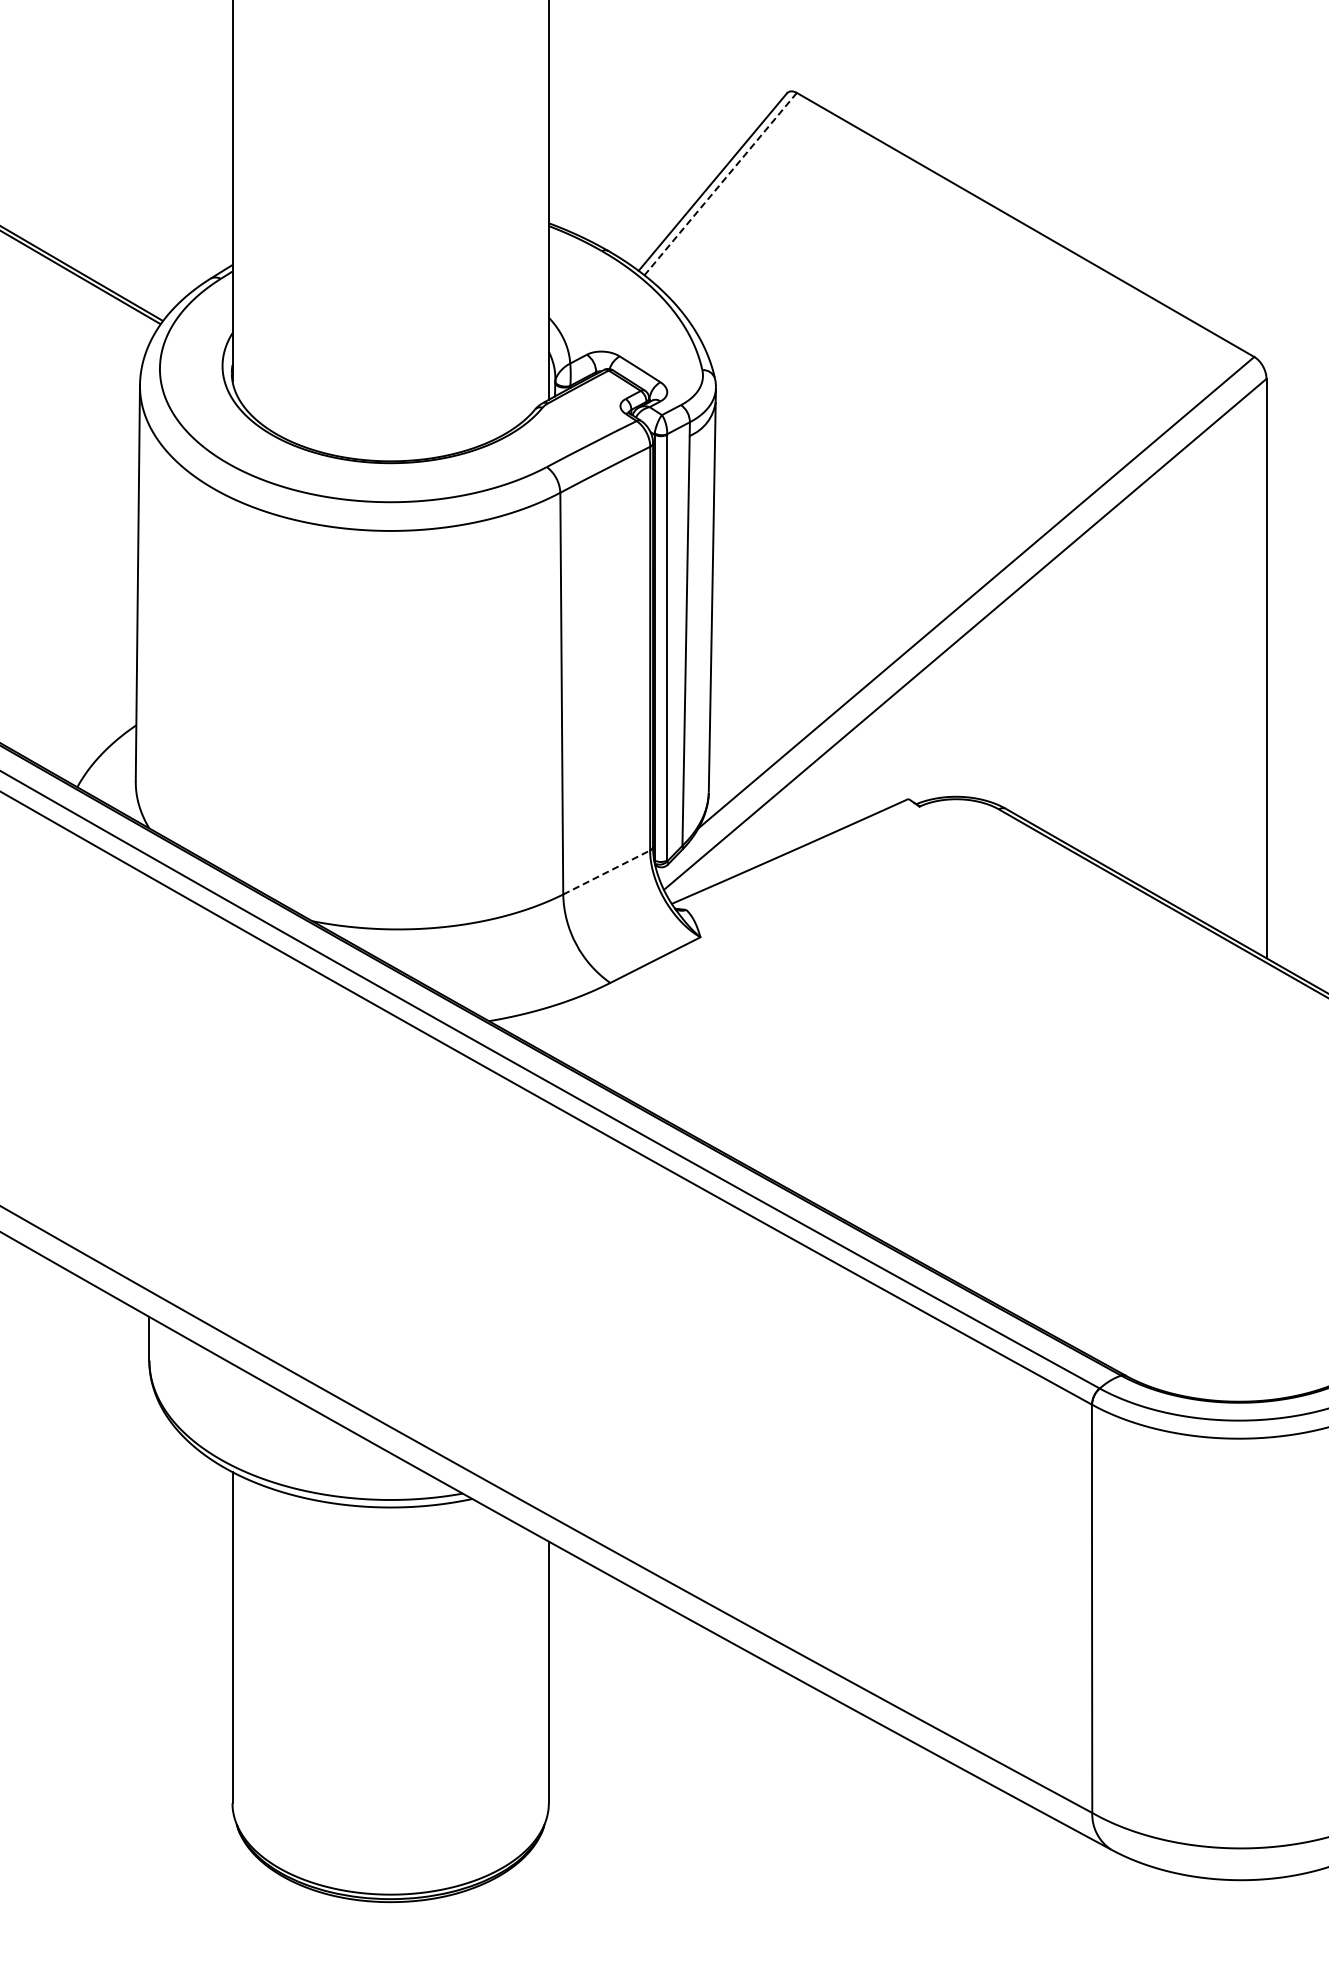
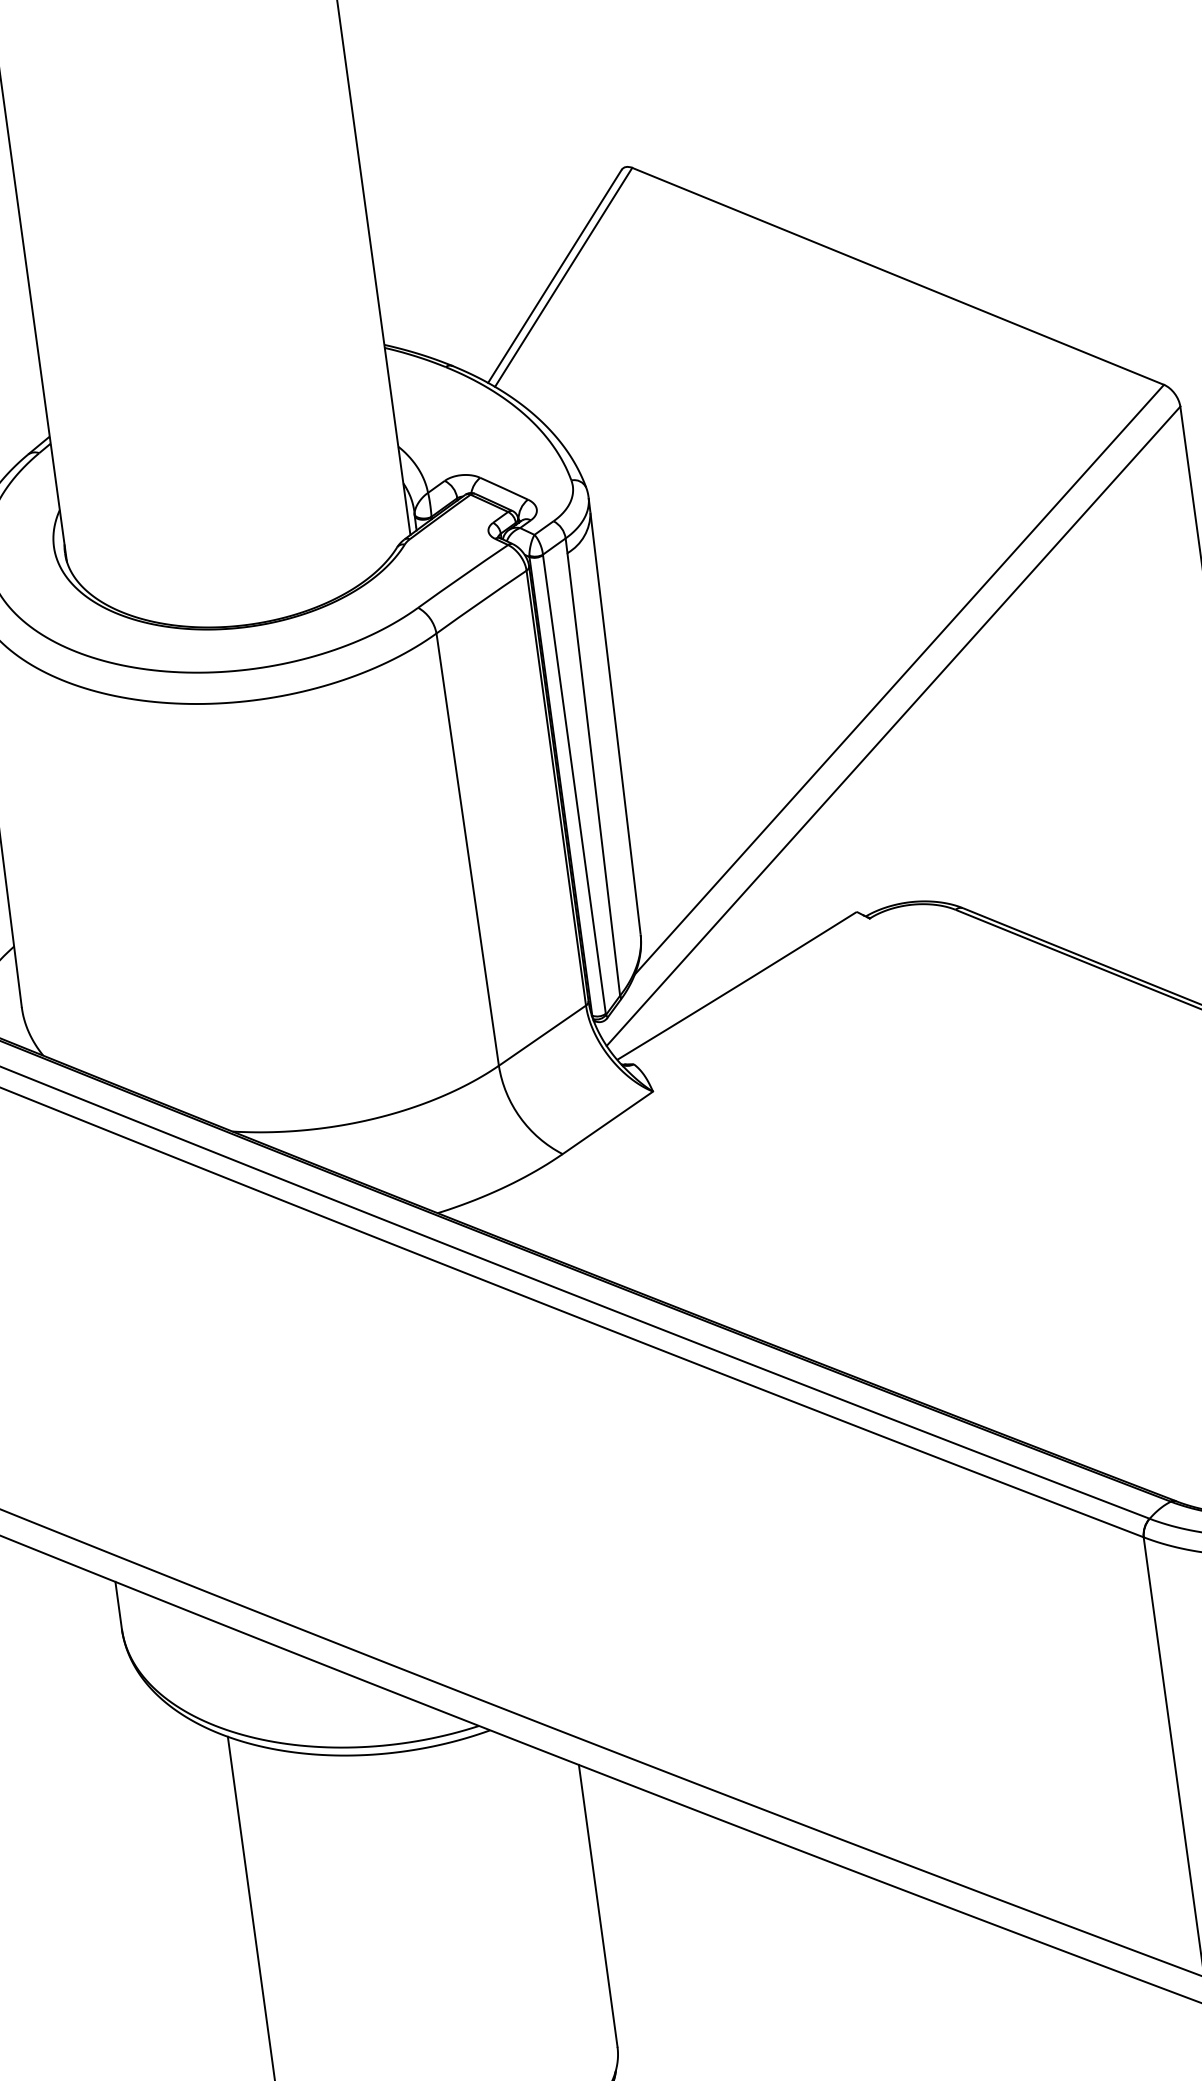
line: (720, 184) -> (563, 277), dashed -> solid
line: (606, 872) -> (542, 1035), dashed -> solid

